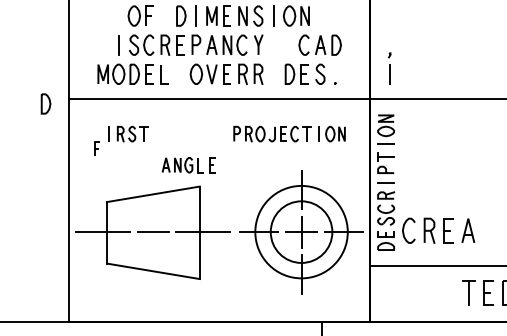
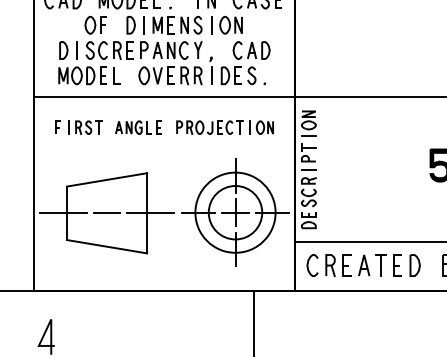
part: (389, 68) -> (210, 70), moved
part: (45, 103) -> (63, 50), moved
part: (96, 147) -> (57, 126), moved
part: (188, 165) -> (138, 127), moved
part: (438, 230) -> (338, 265), moved

